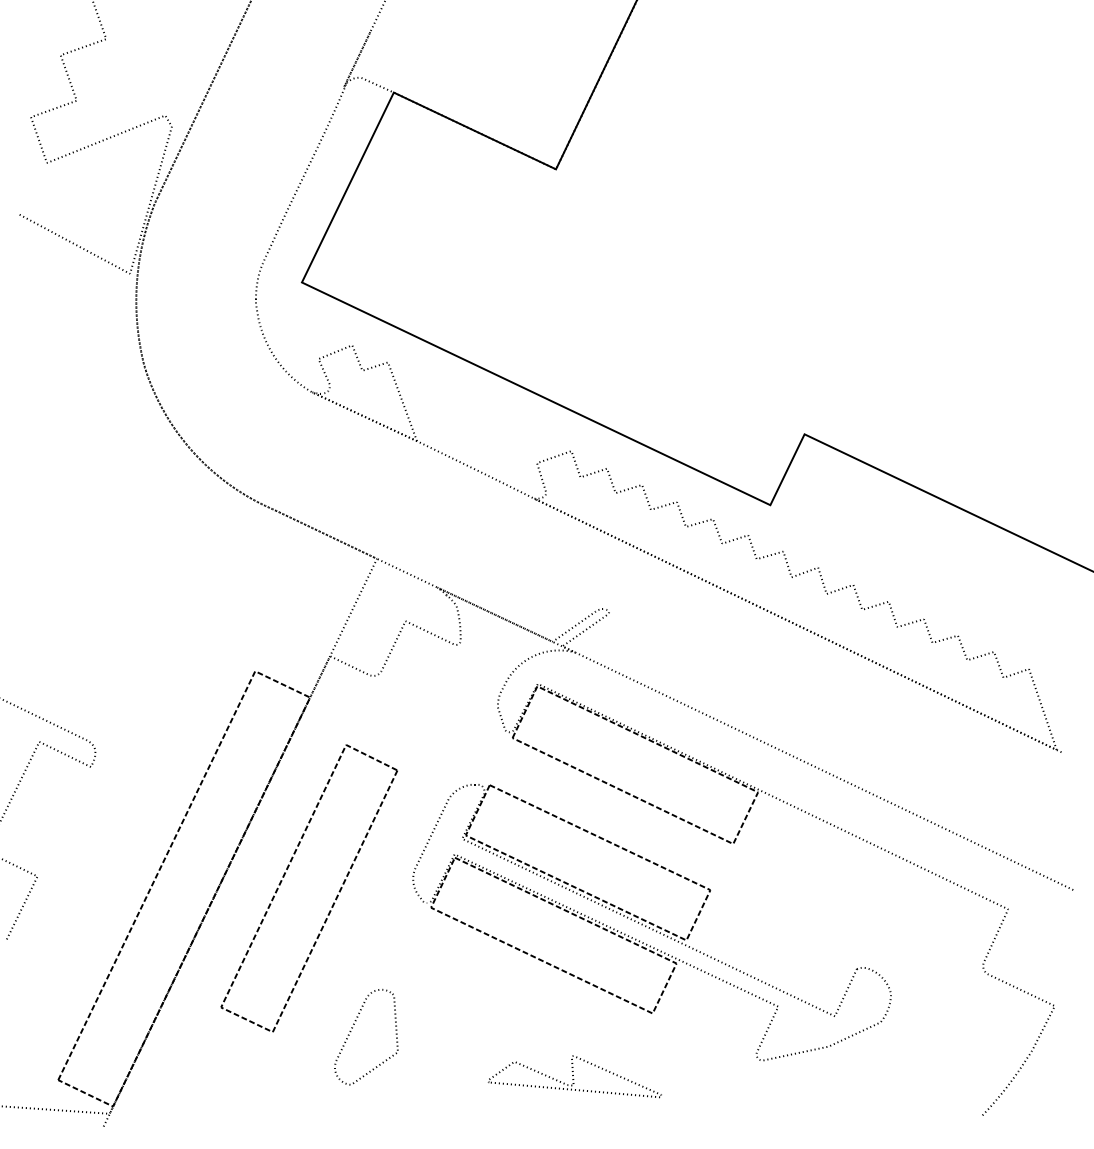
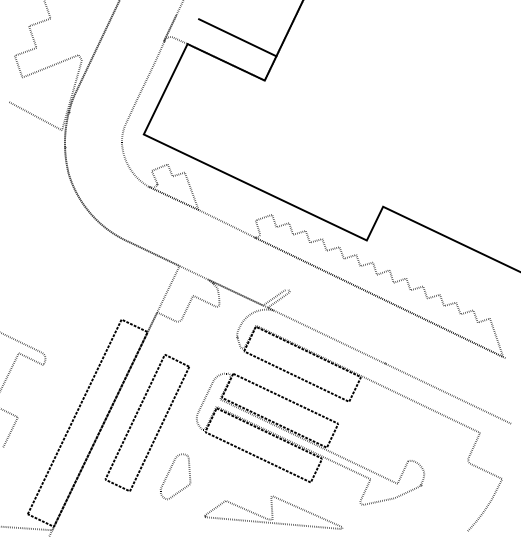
line: (498, 78) -> (237, 37), added
part: (353, 1028) -> (169, 472), moved
part: (574, 1076) -> (273, 512), size x1.67

